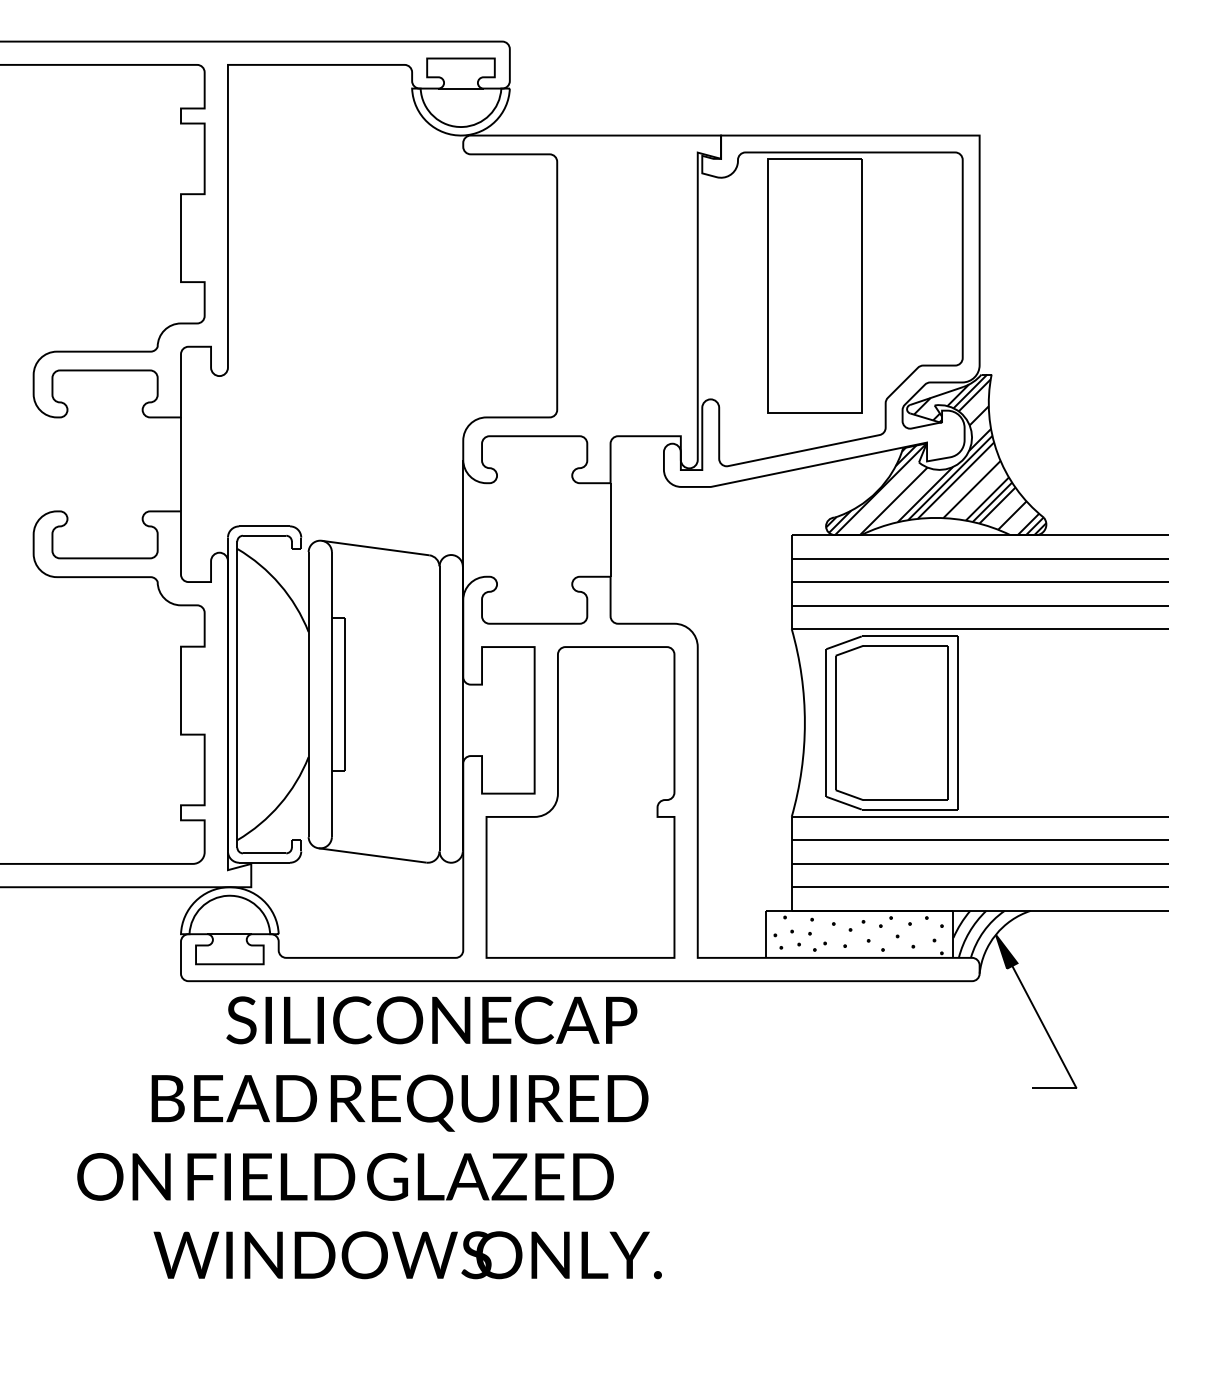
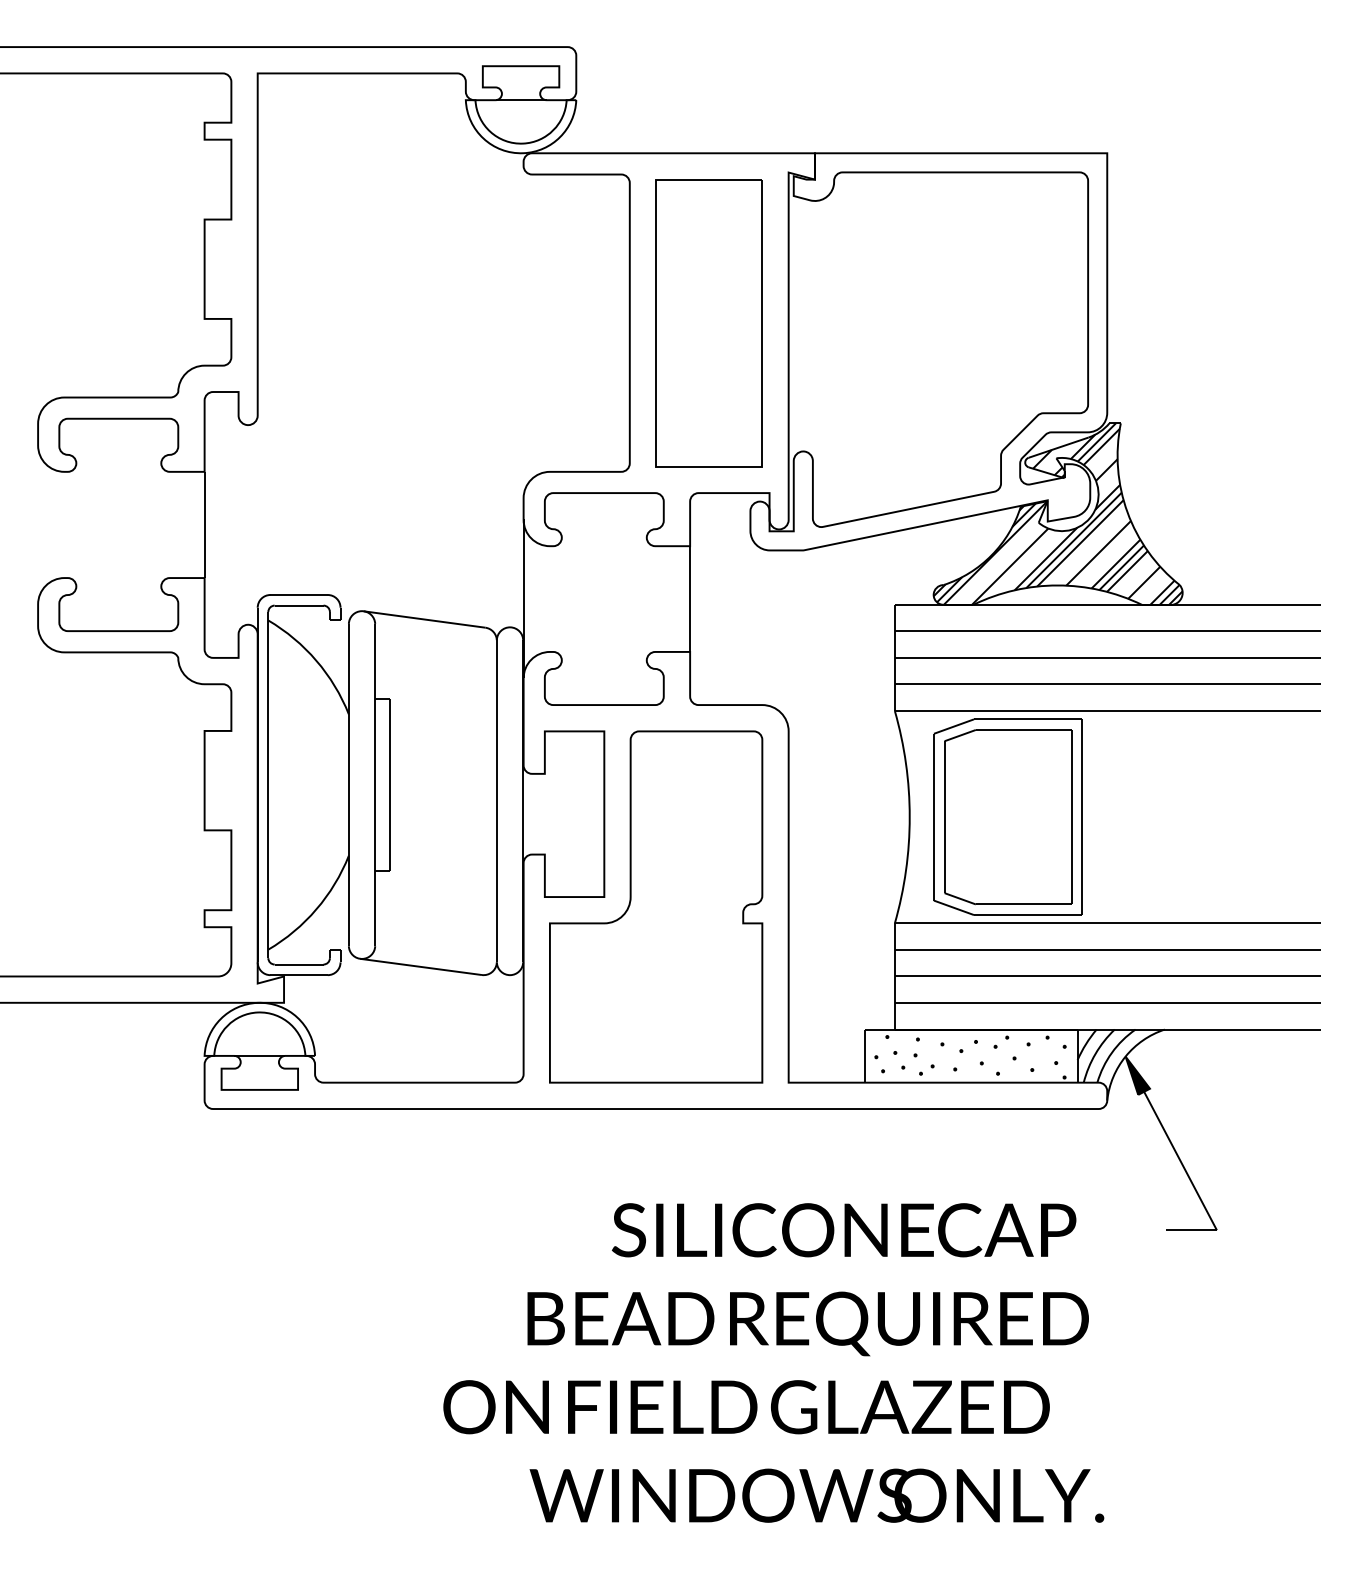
part: (814, 286) -> (708, 323), moved
text: (369, 1137) -> (773, 1362), moved

